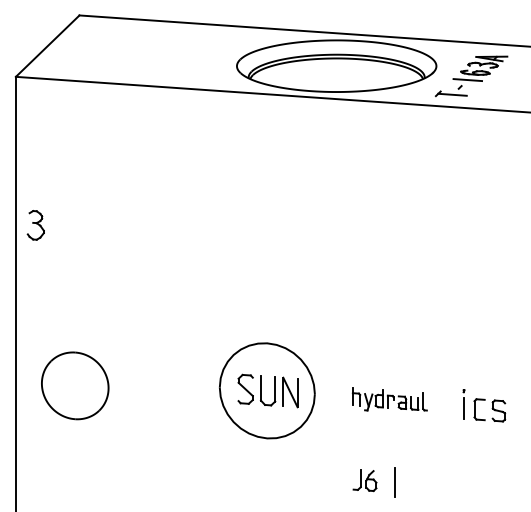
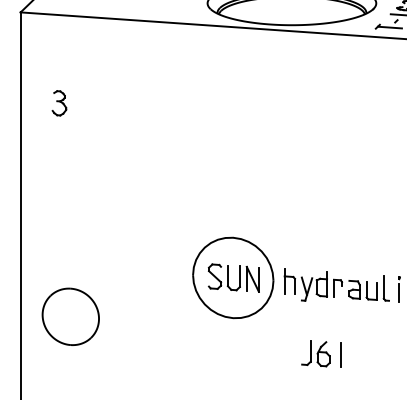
part: (35, 225) -> (59, 103), moved
part: (75, 385) -> (71, 316), moved
part: (389, 399) -> (336, 285), size x1.67
part: (364, 480) -> (315, 353), size x1.43

